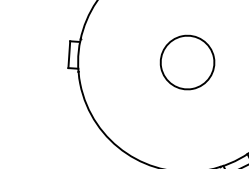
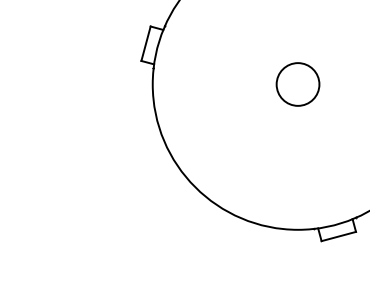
circle: (187, 62) -> (297, 84), size x0.6

